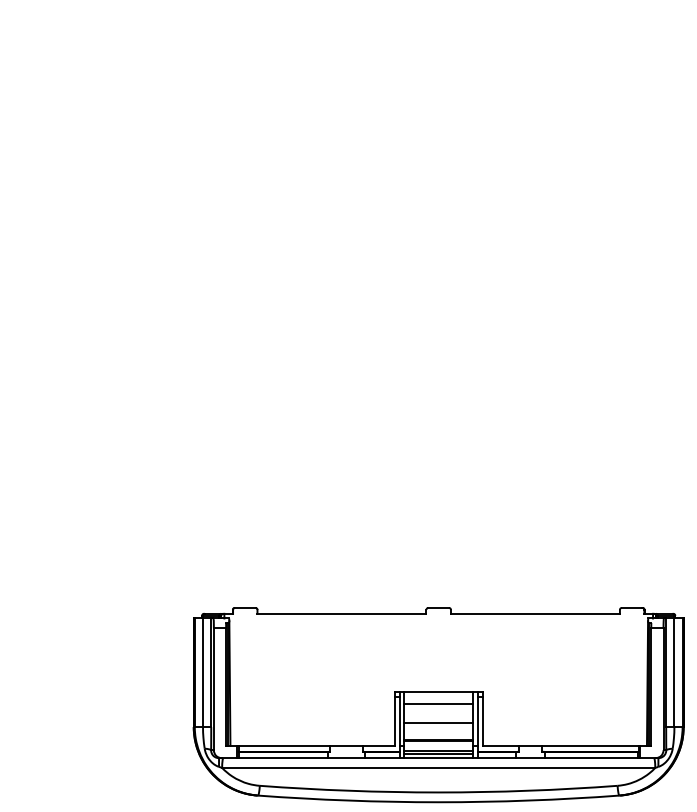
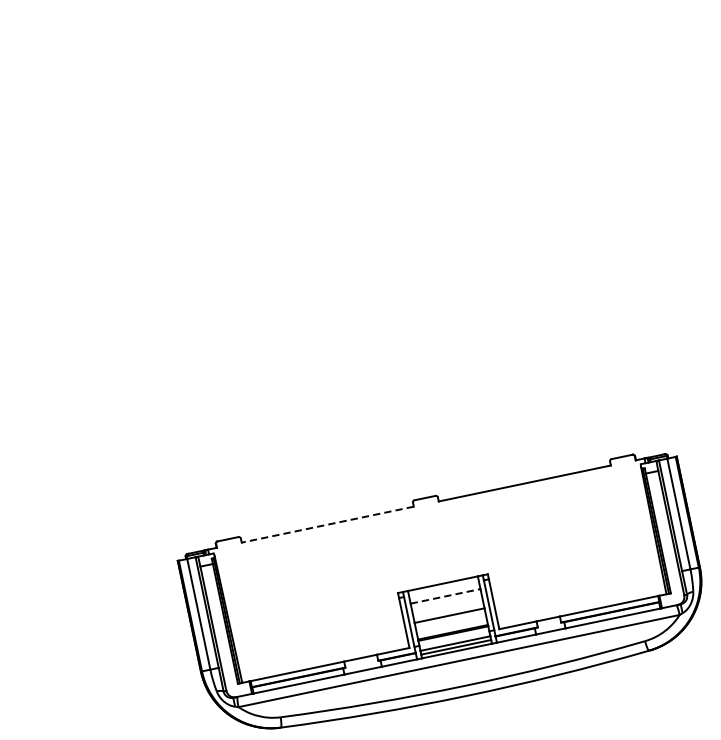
line: (341, 613) -> (327, 524), solid -> dashed
line: (439, 704) -> (446, 596), solid -> dashed

